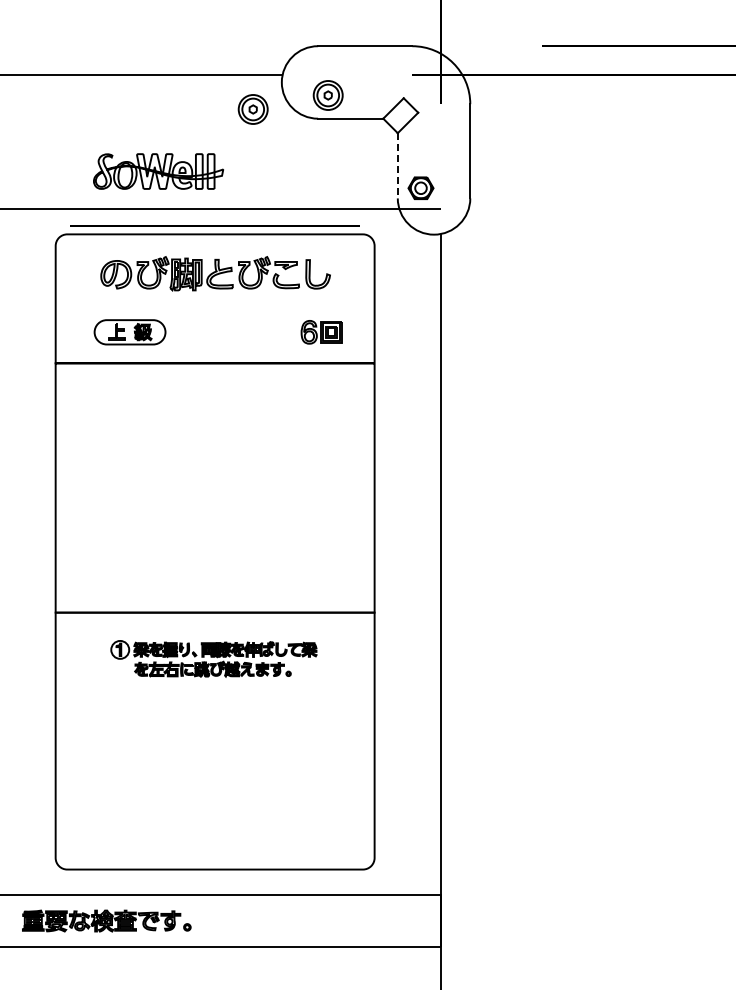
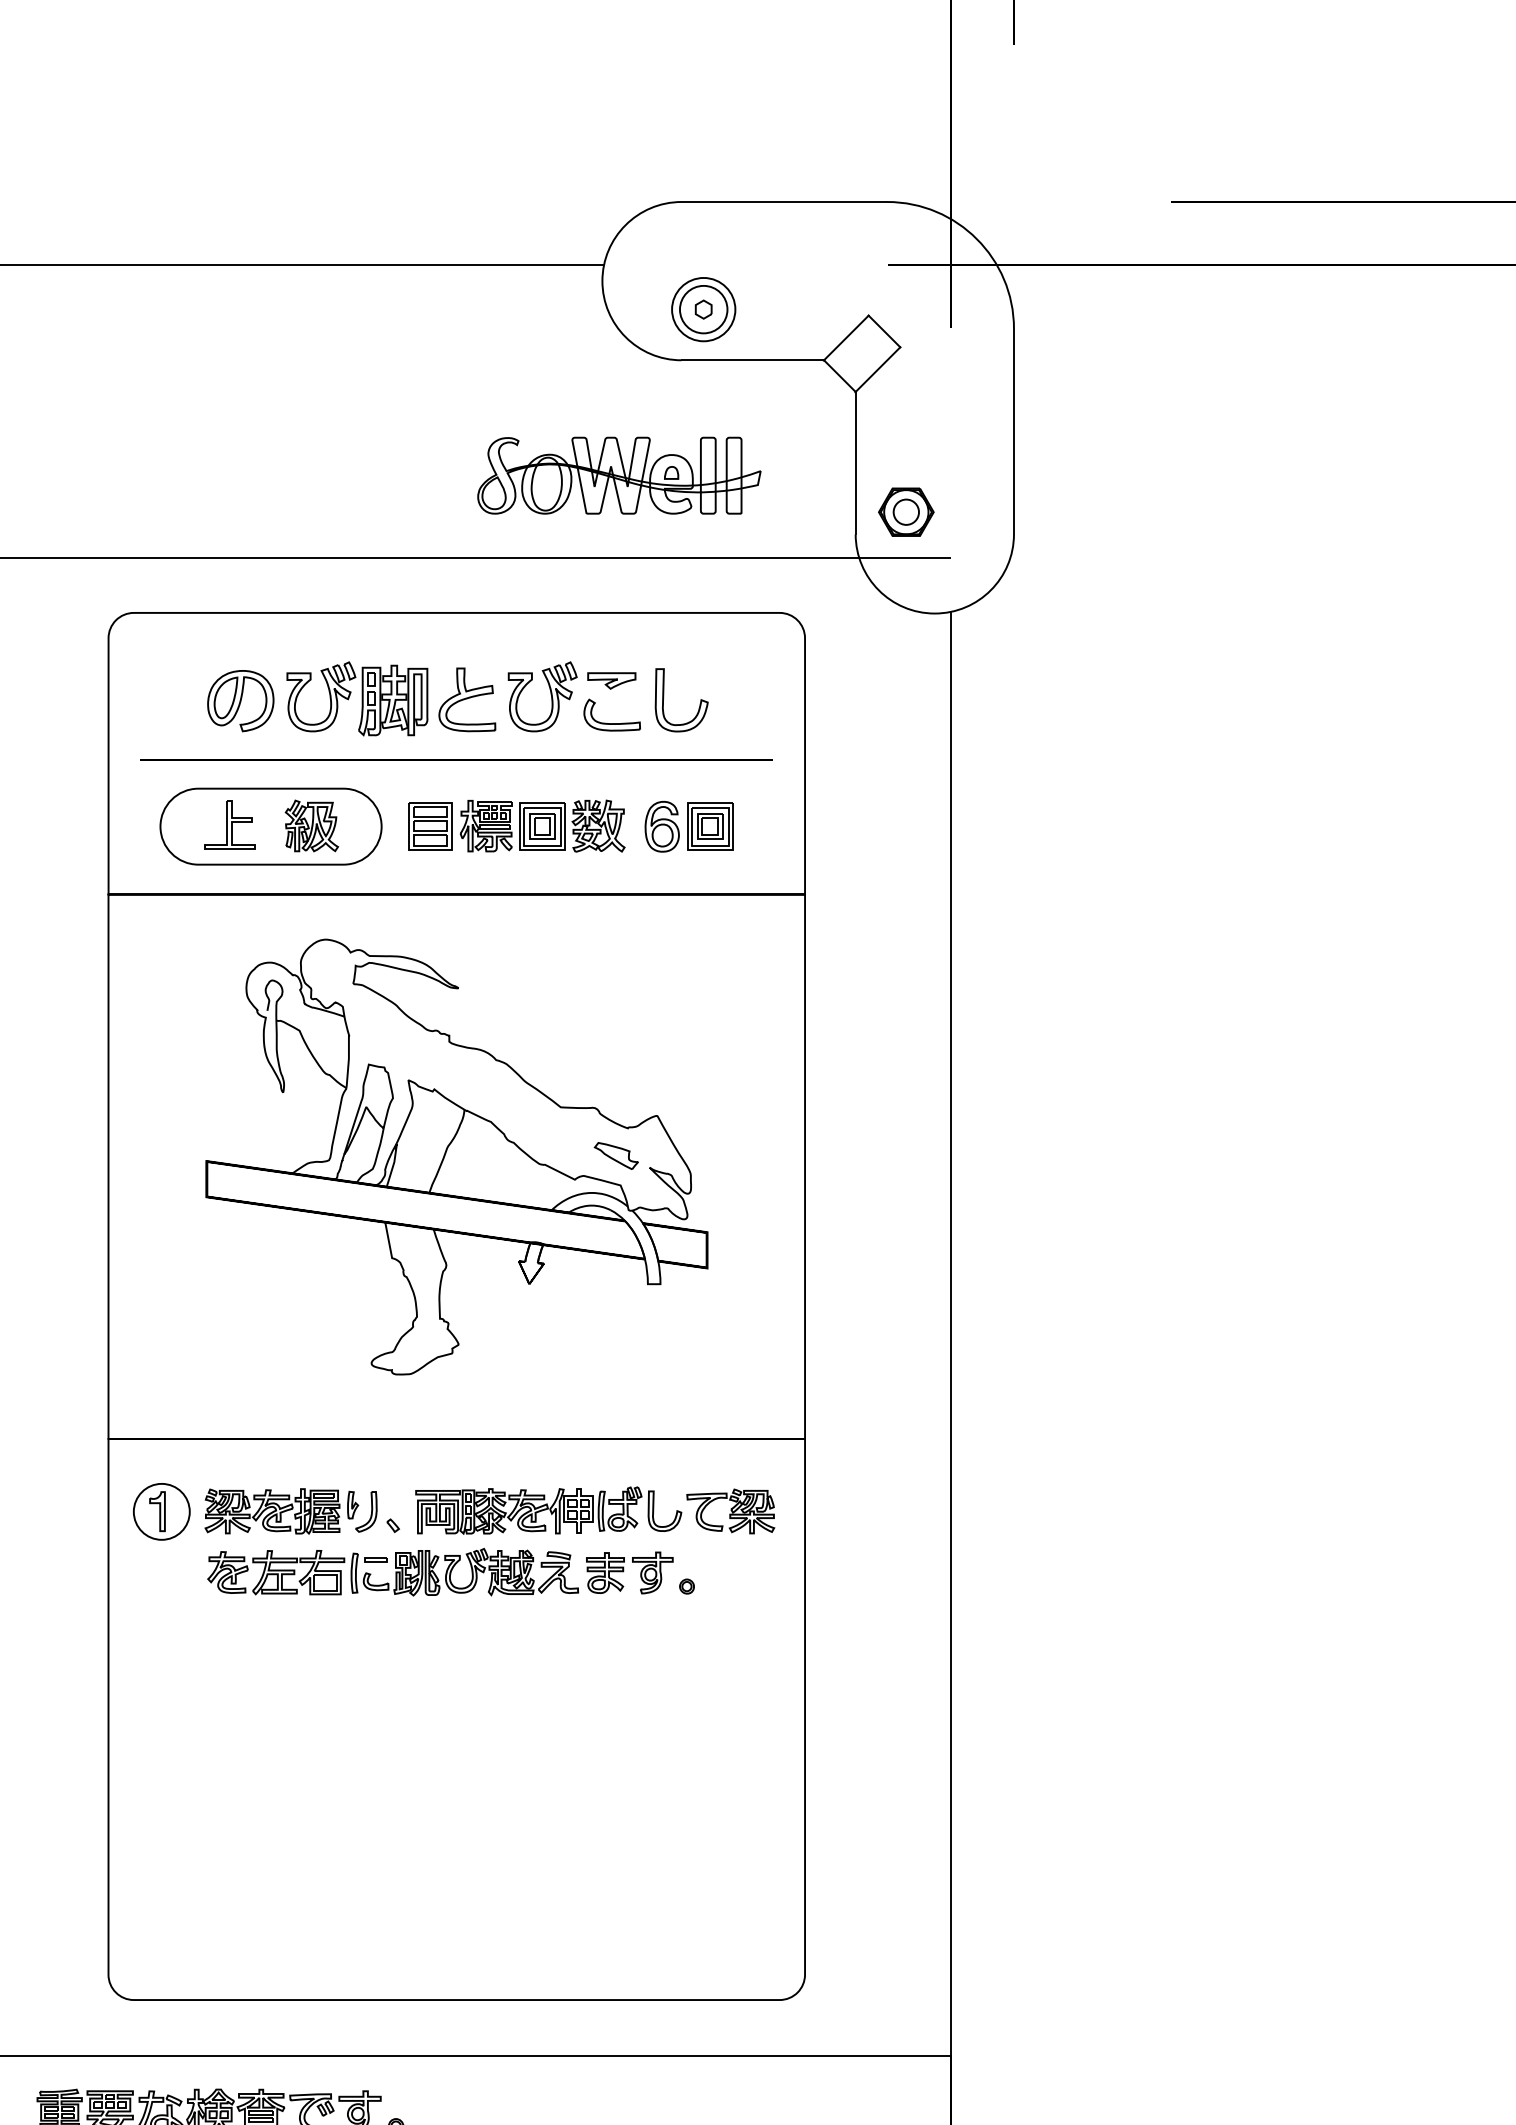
part: (252, 109) -> (538, 340), removed
line: (397, 165) -> (855, 462), dashed -> solid
part: (158, 171) -> (619, 475), moved
line: (214, 225) -> (455, 759), moved
part: (242, 331) -> (516, 825), added
part: (129, 332) -> (269, 827), size x1.43
part: (214, 483) -> (455, 1156), added
part: (213, 658) -> (453, 1539), size x1.43

